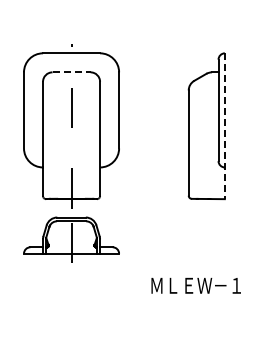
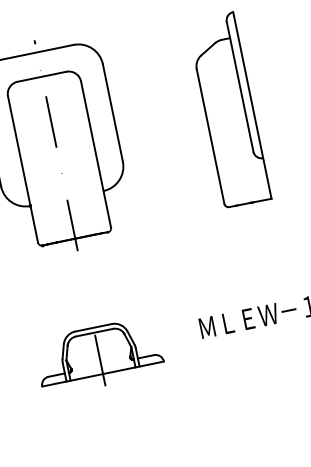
line: (72, 72) -> (43, 76), dashed -> solid
line: (224, 126) -> (251, 105), dashed -> solid
part: (71, 239) -> (99, 355), moved

